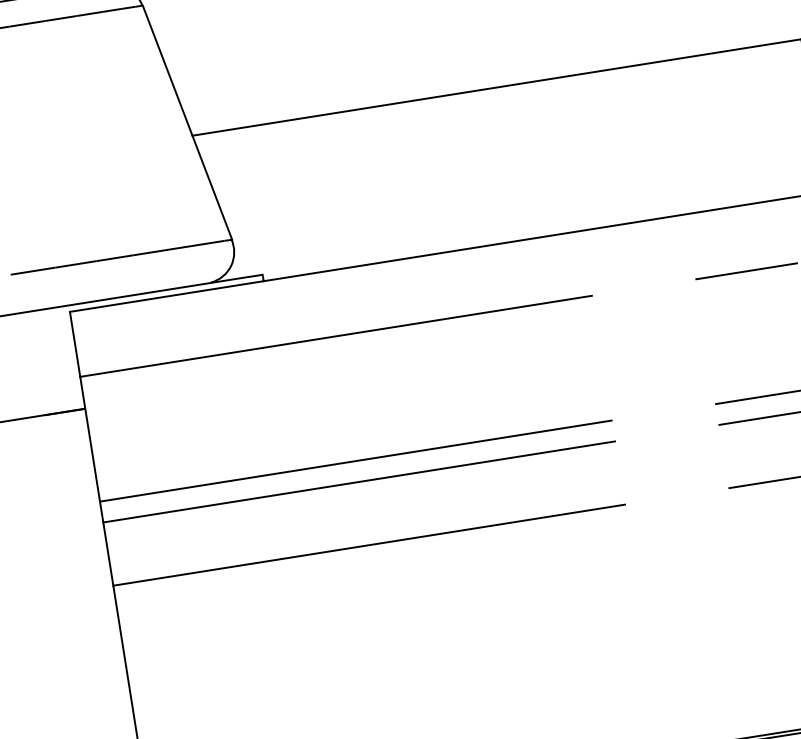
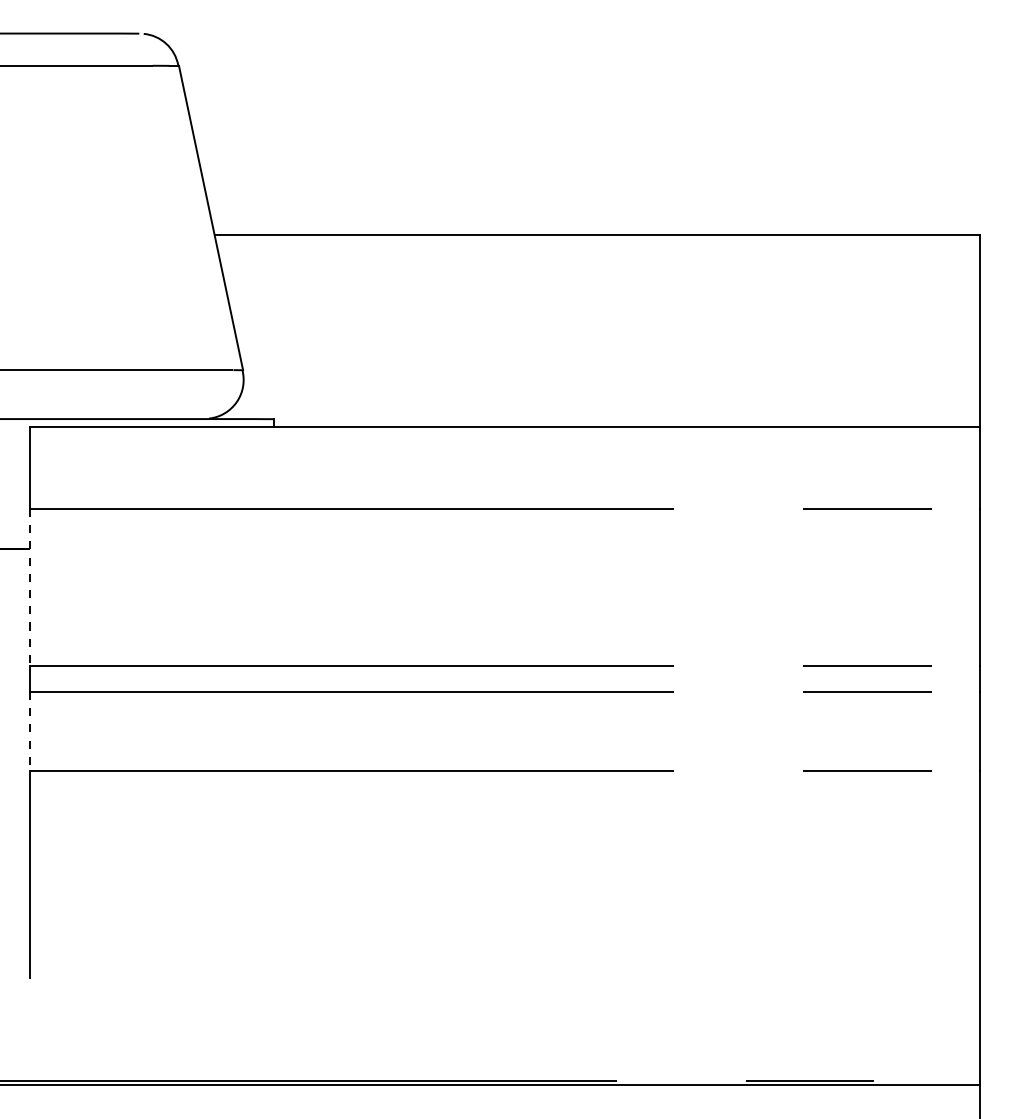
line: (90, 439) -> (30, 587), solid -> dashed
line: (108, 553) -> (30, 731), solid -> dashed

